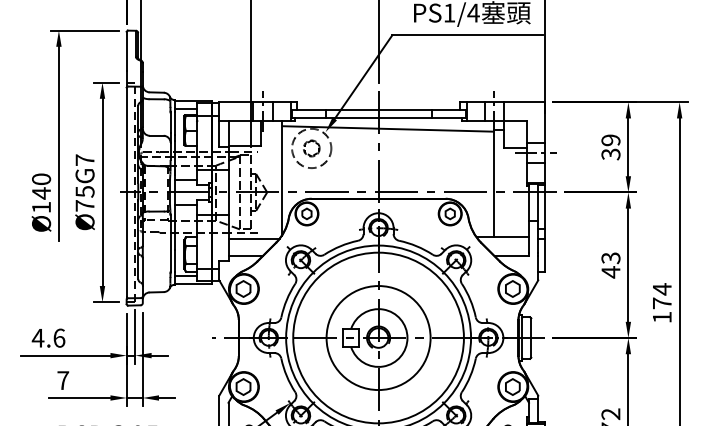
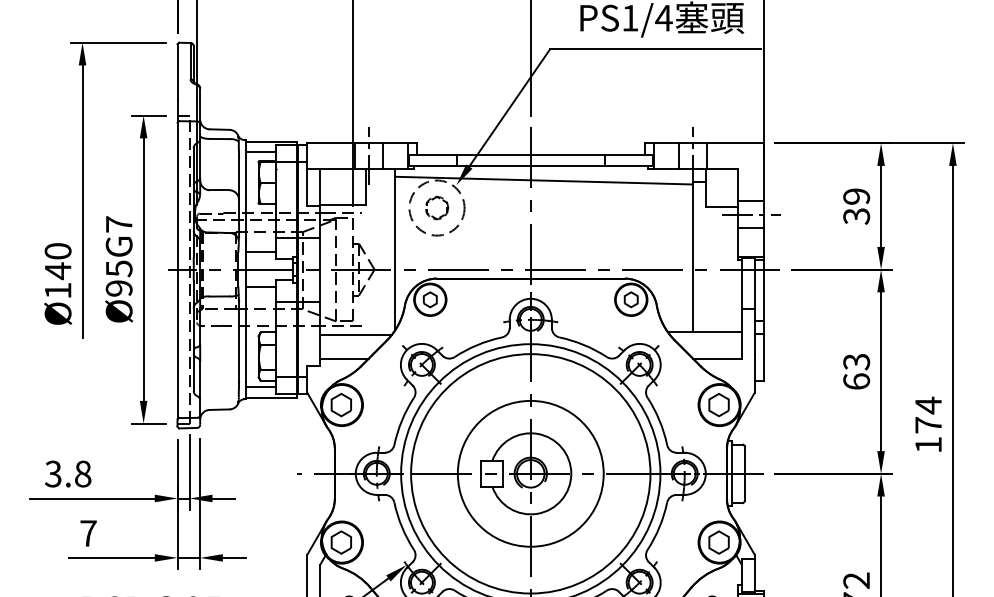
text: (84, 205) -> (118, 287), Ø75G7 -> Ø95G7
text: (610, 272) -> (855, 381), 43 -> 63
text: (48, 337) -> (67, 473), 4.6 -> 3.8

